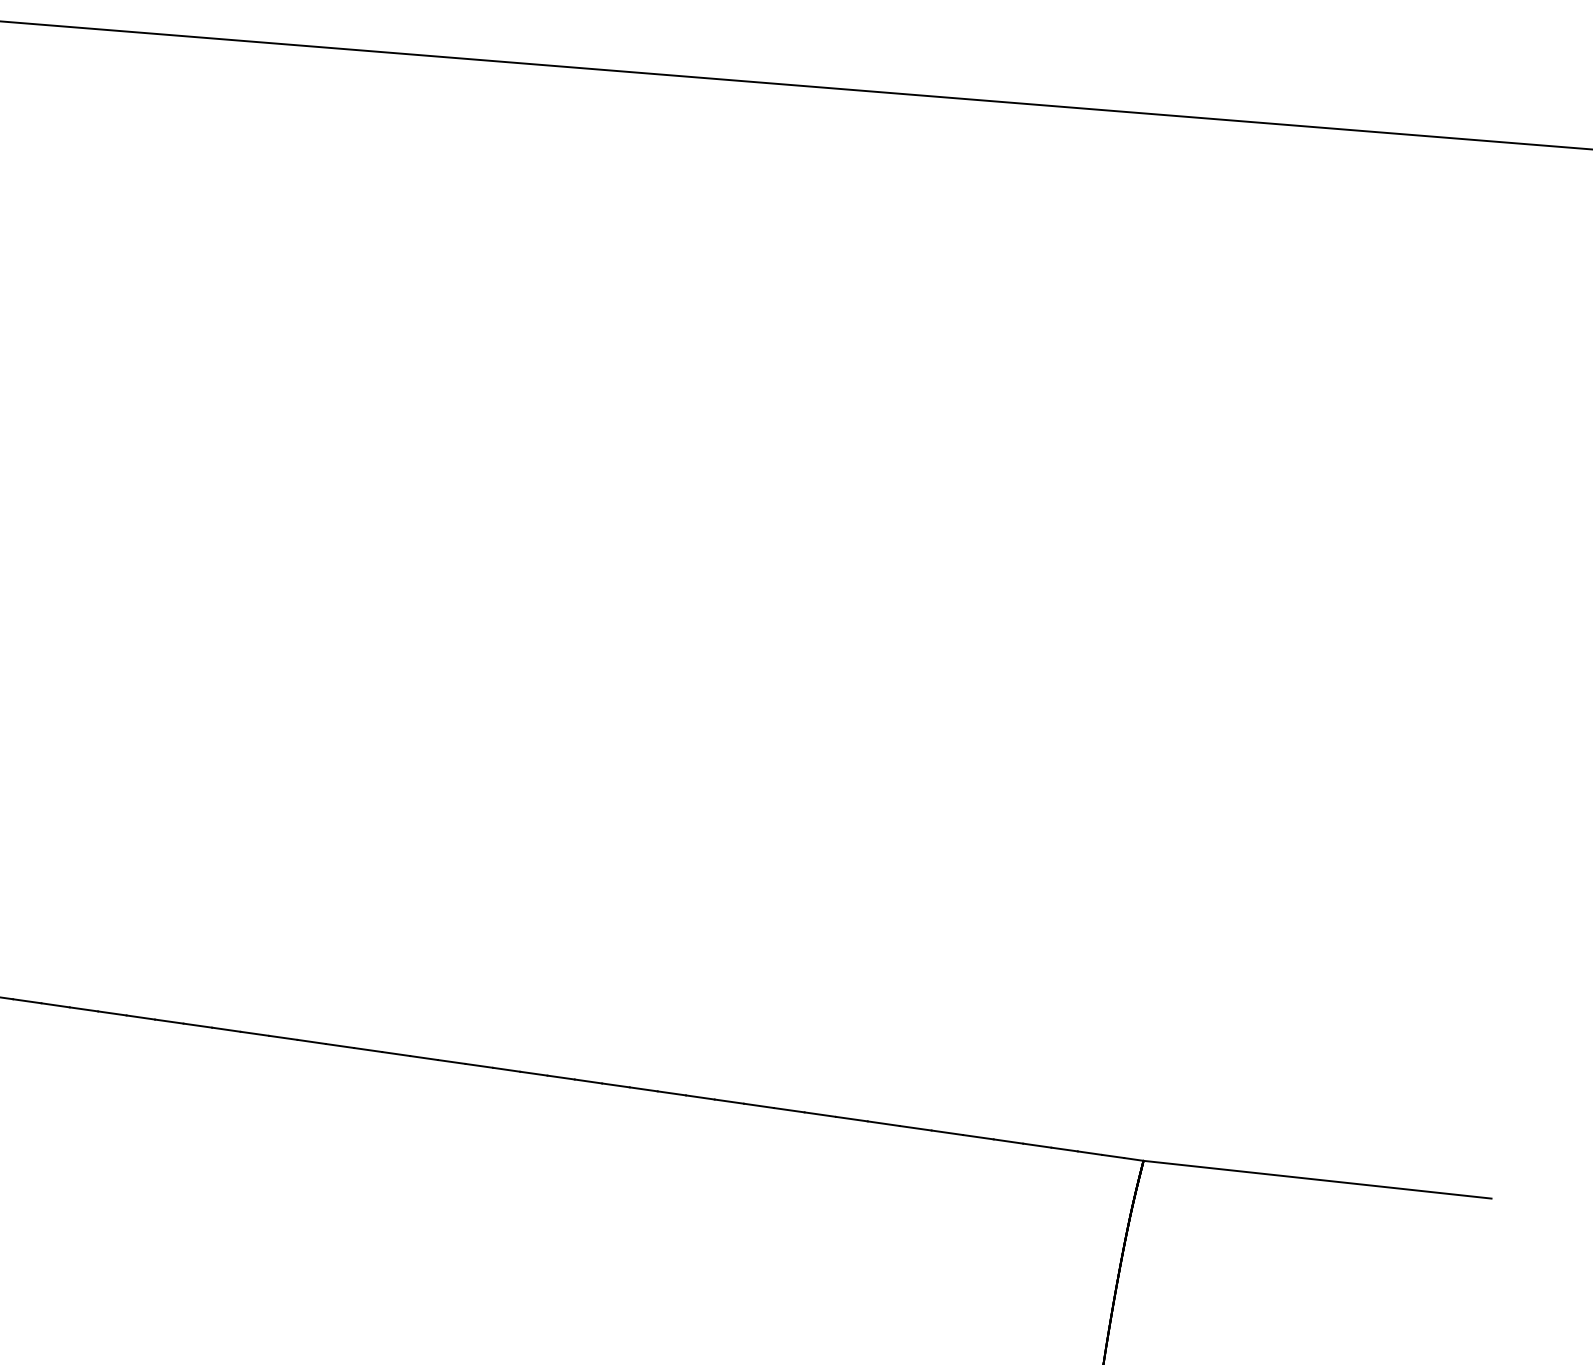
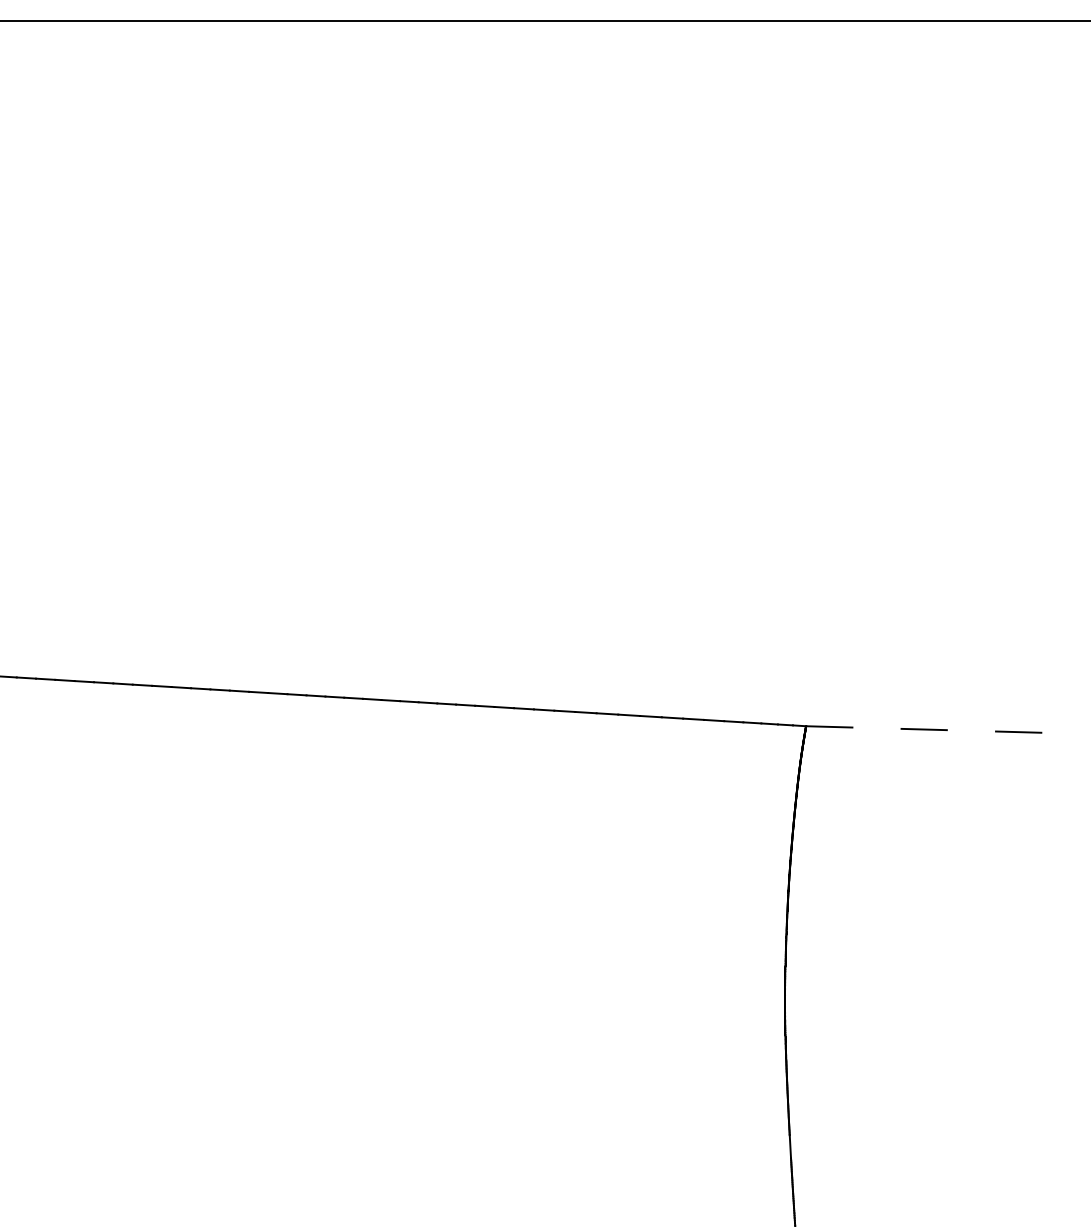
line: (1317, 1179) -> (924, 729), solid -> dashed

